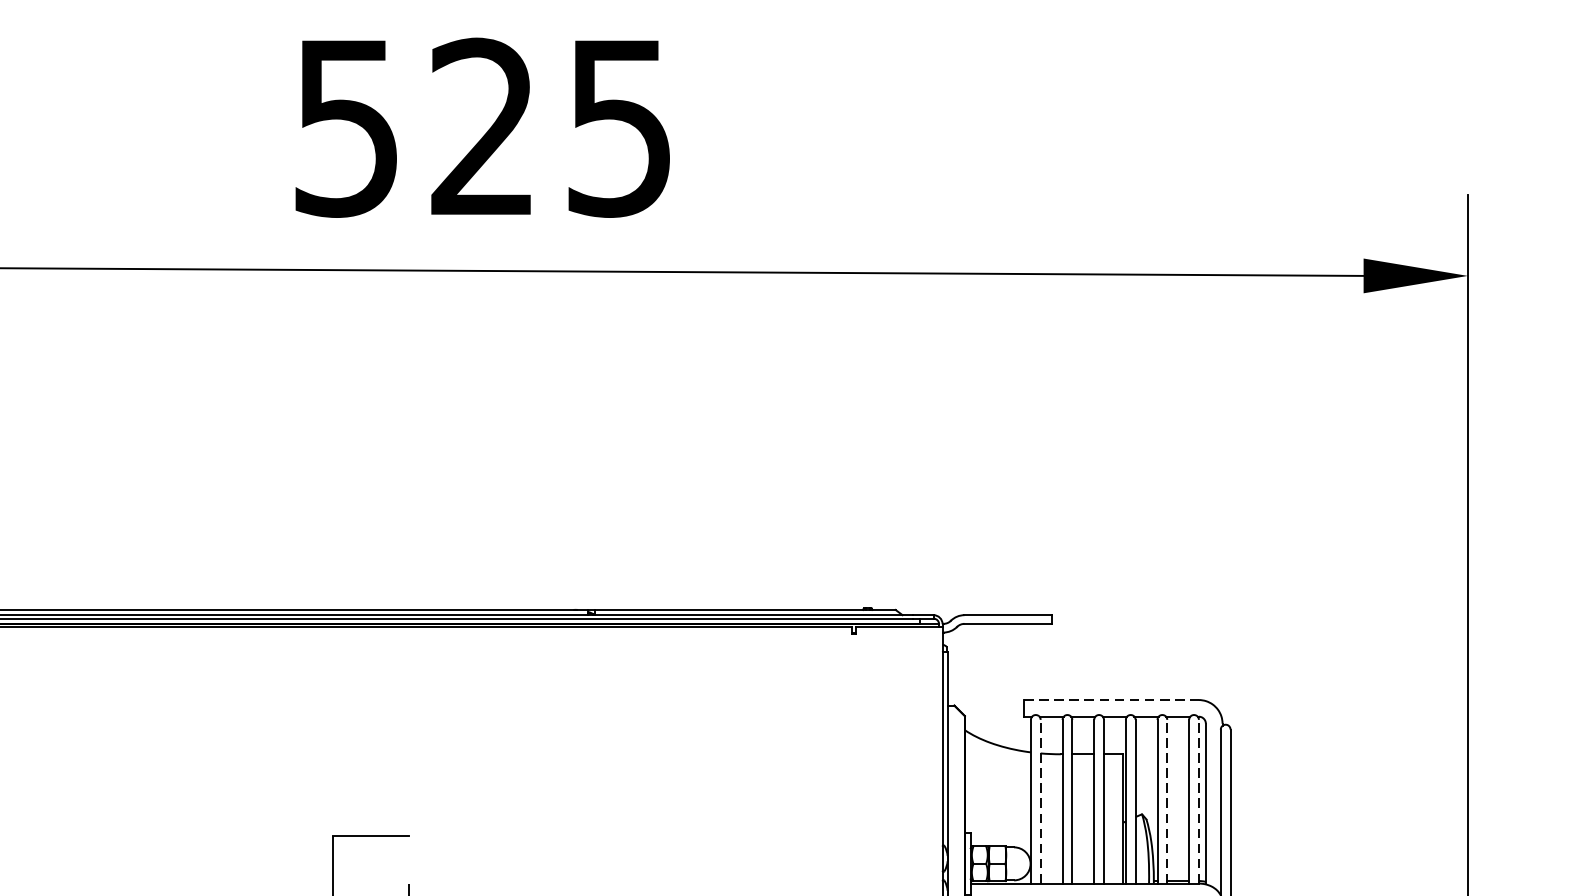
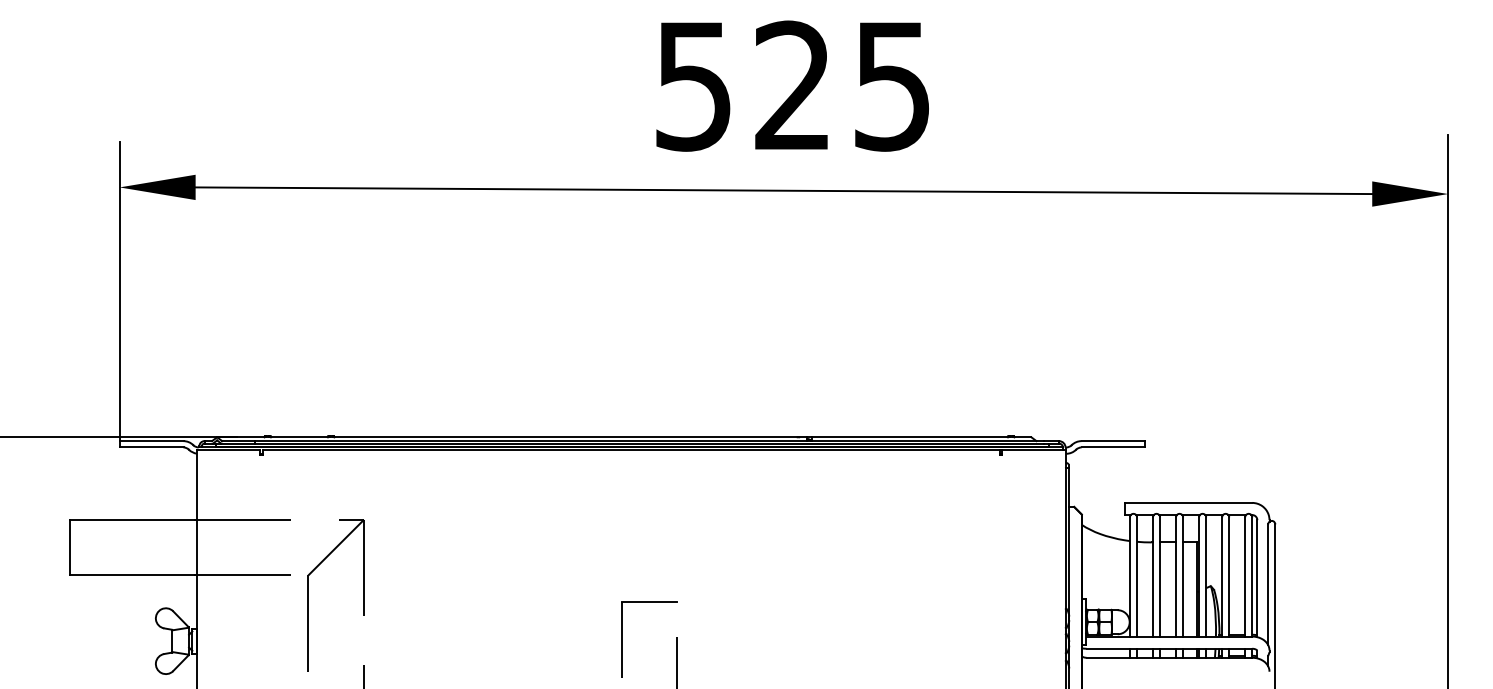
text: (482, 126) -> (792, 85), moved
line: (1111, 699) -> (1188, 502), dashed -> solid
line: (1041, 801) -> (1137, 576), dashed -> solid
line: (1167, 801) -> (1229, 576), dashed -> solid
line: (1199, 801) -> (1252, 576), dashed -> solid

